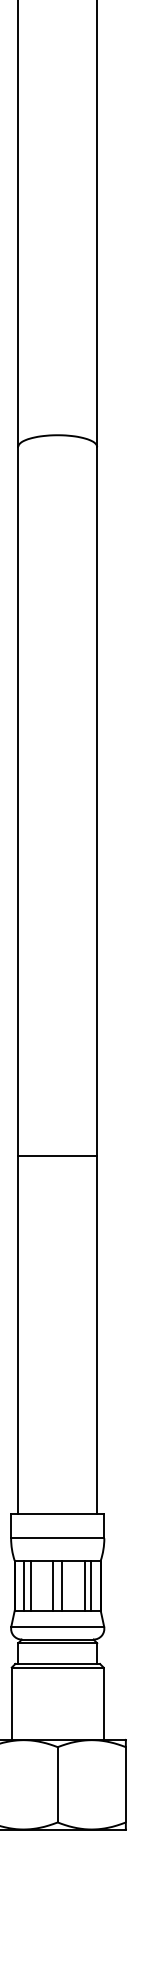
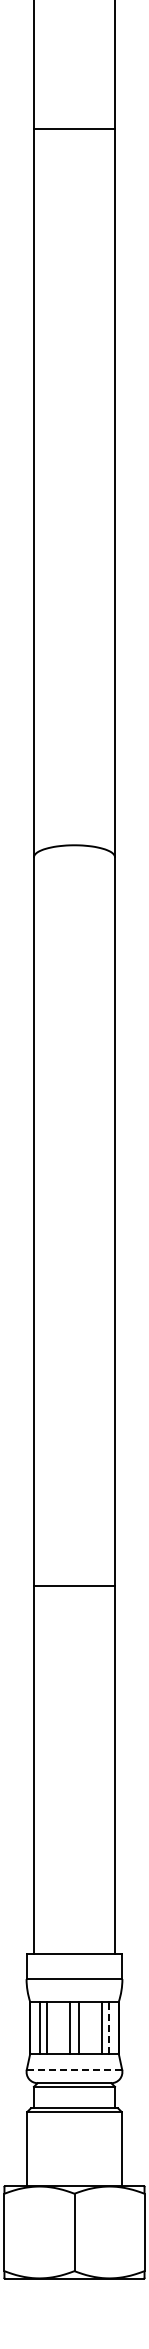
line: (90, 1585) -> (108, 2027), solid -> dashed
line: (57, 1626) -> (74, 2069), solid -> dashed

